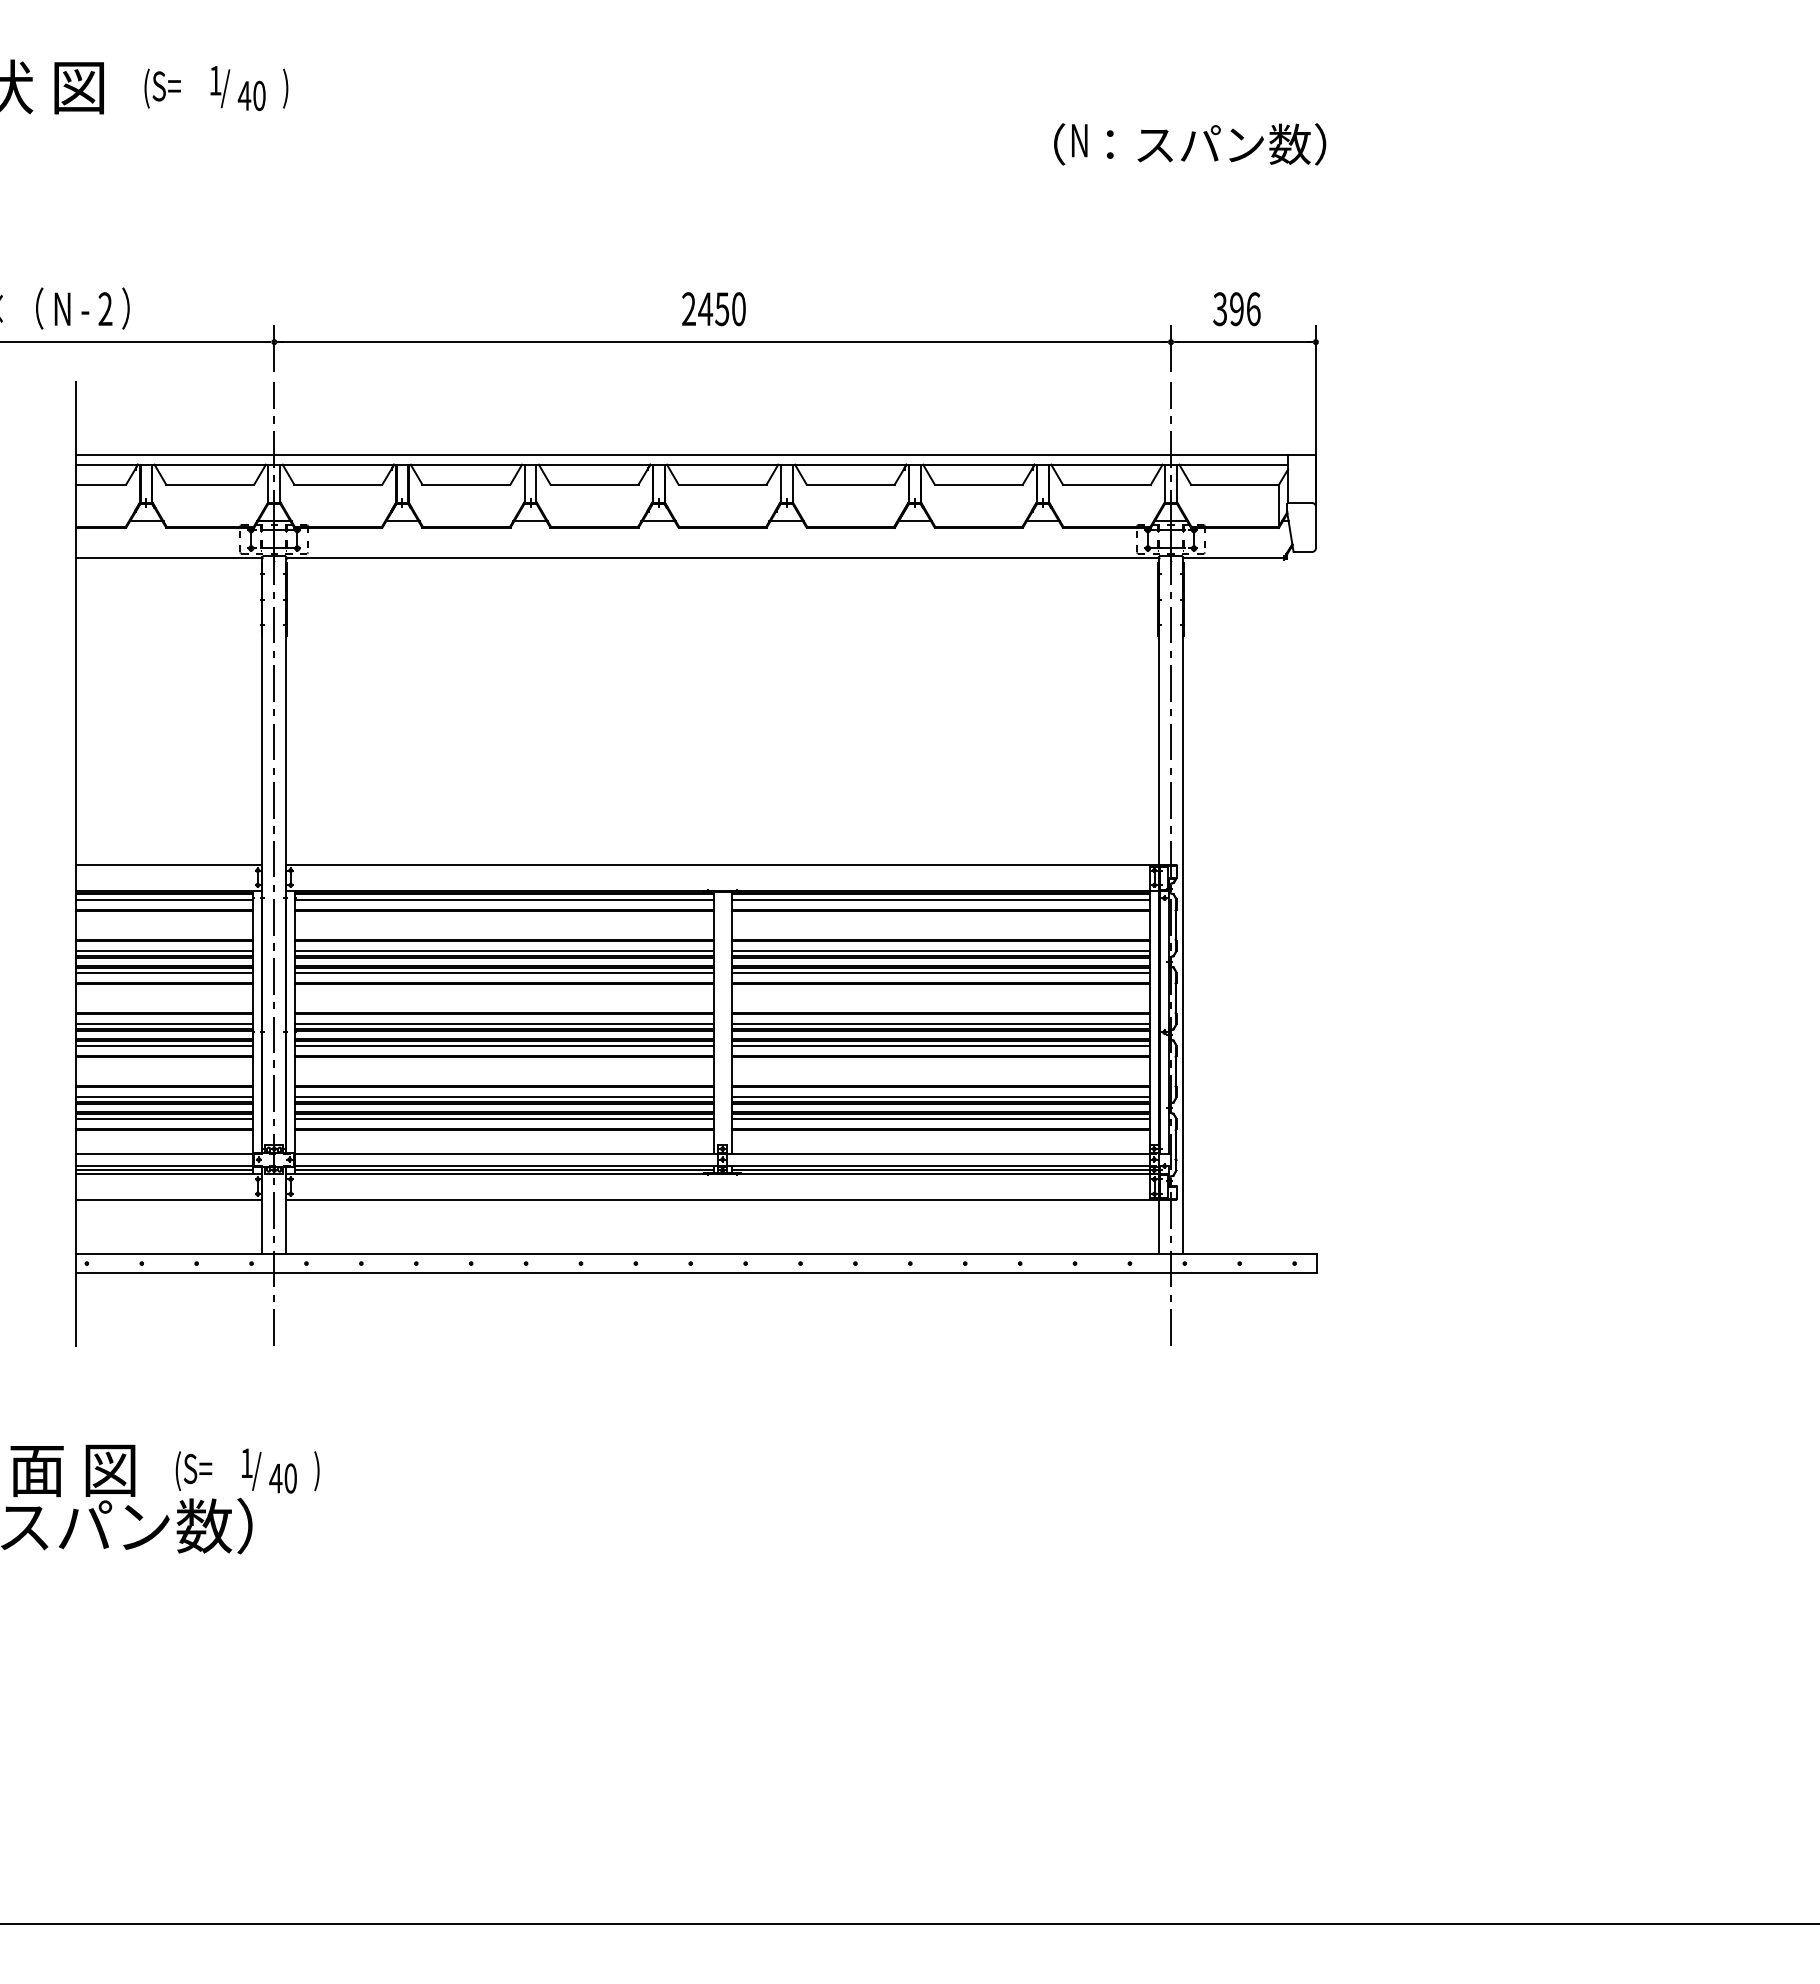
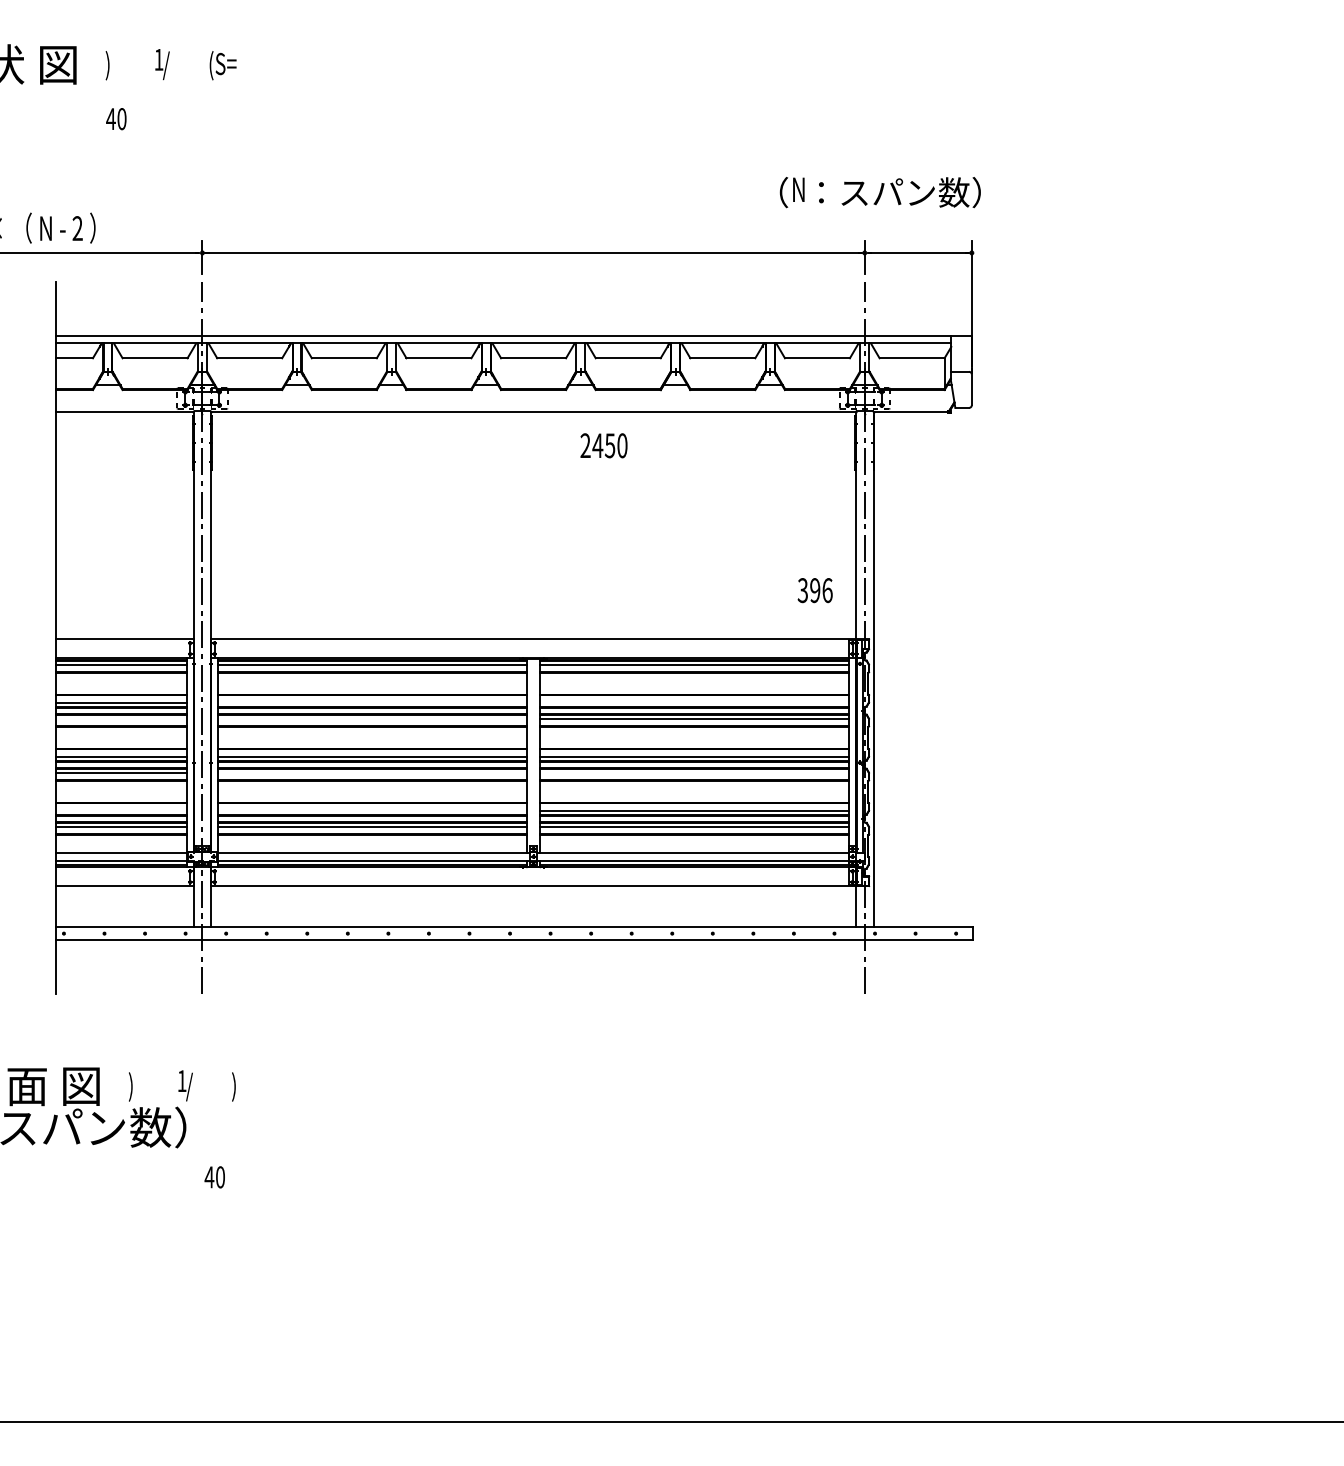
text: (161, 88) -> (119, 65), (S= -> )
text: (301, 88) -> (222, 65), ) -> (S=
text: (251, 95) -> (116, 118), moved
text: (1190, 144) -> (880, 192), moved
text: (713, 309) -> (603, 446), moved
text: (1236, 309) -> (814, 590), moved
line: (504, 951) -> (372, 703), removed
line: (940, 951) -> (694, 703), removed
line: (164, 972) -> (121, 718), removed
line: (504, 972) -> (372, 718), removed
line: (504, 1045) -> (372, 772), removed
line: (940, 1045) -> (694, 772), removed
line: (164, 1097) -> (121, 810), removed
line: (504, 1097) -> (372, 810), removed
text: (193, 1471) -> (142, 1087), (S= -> )
text: (282, 1478) -> (214, 1177), moved

